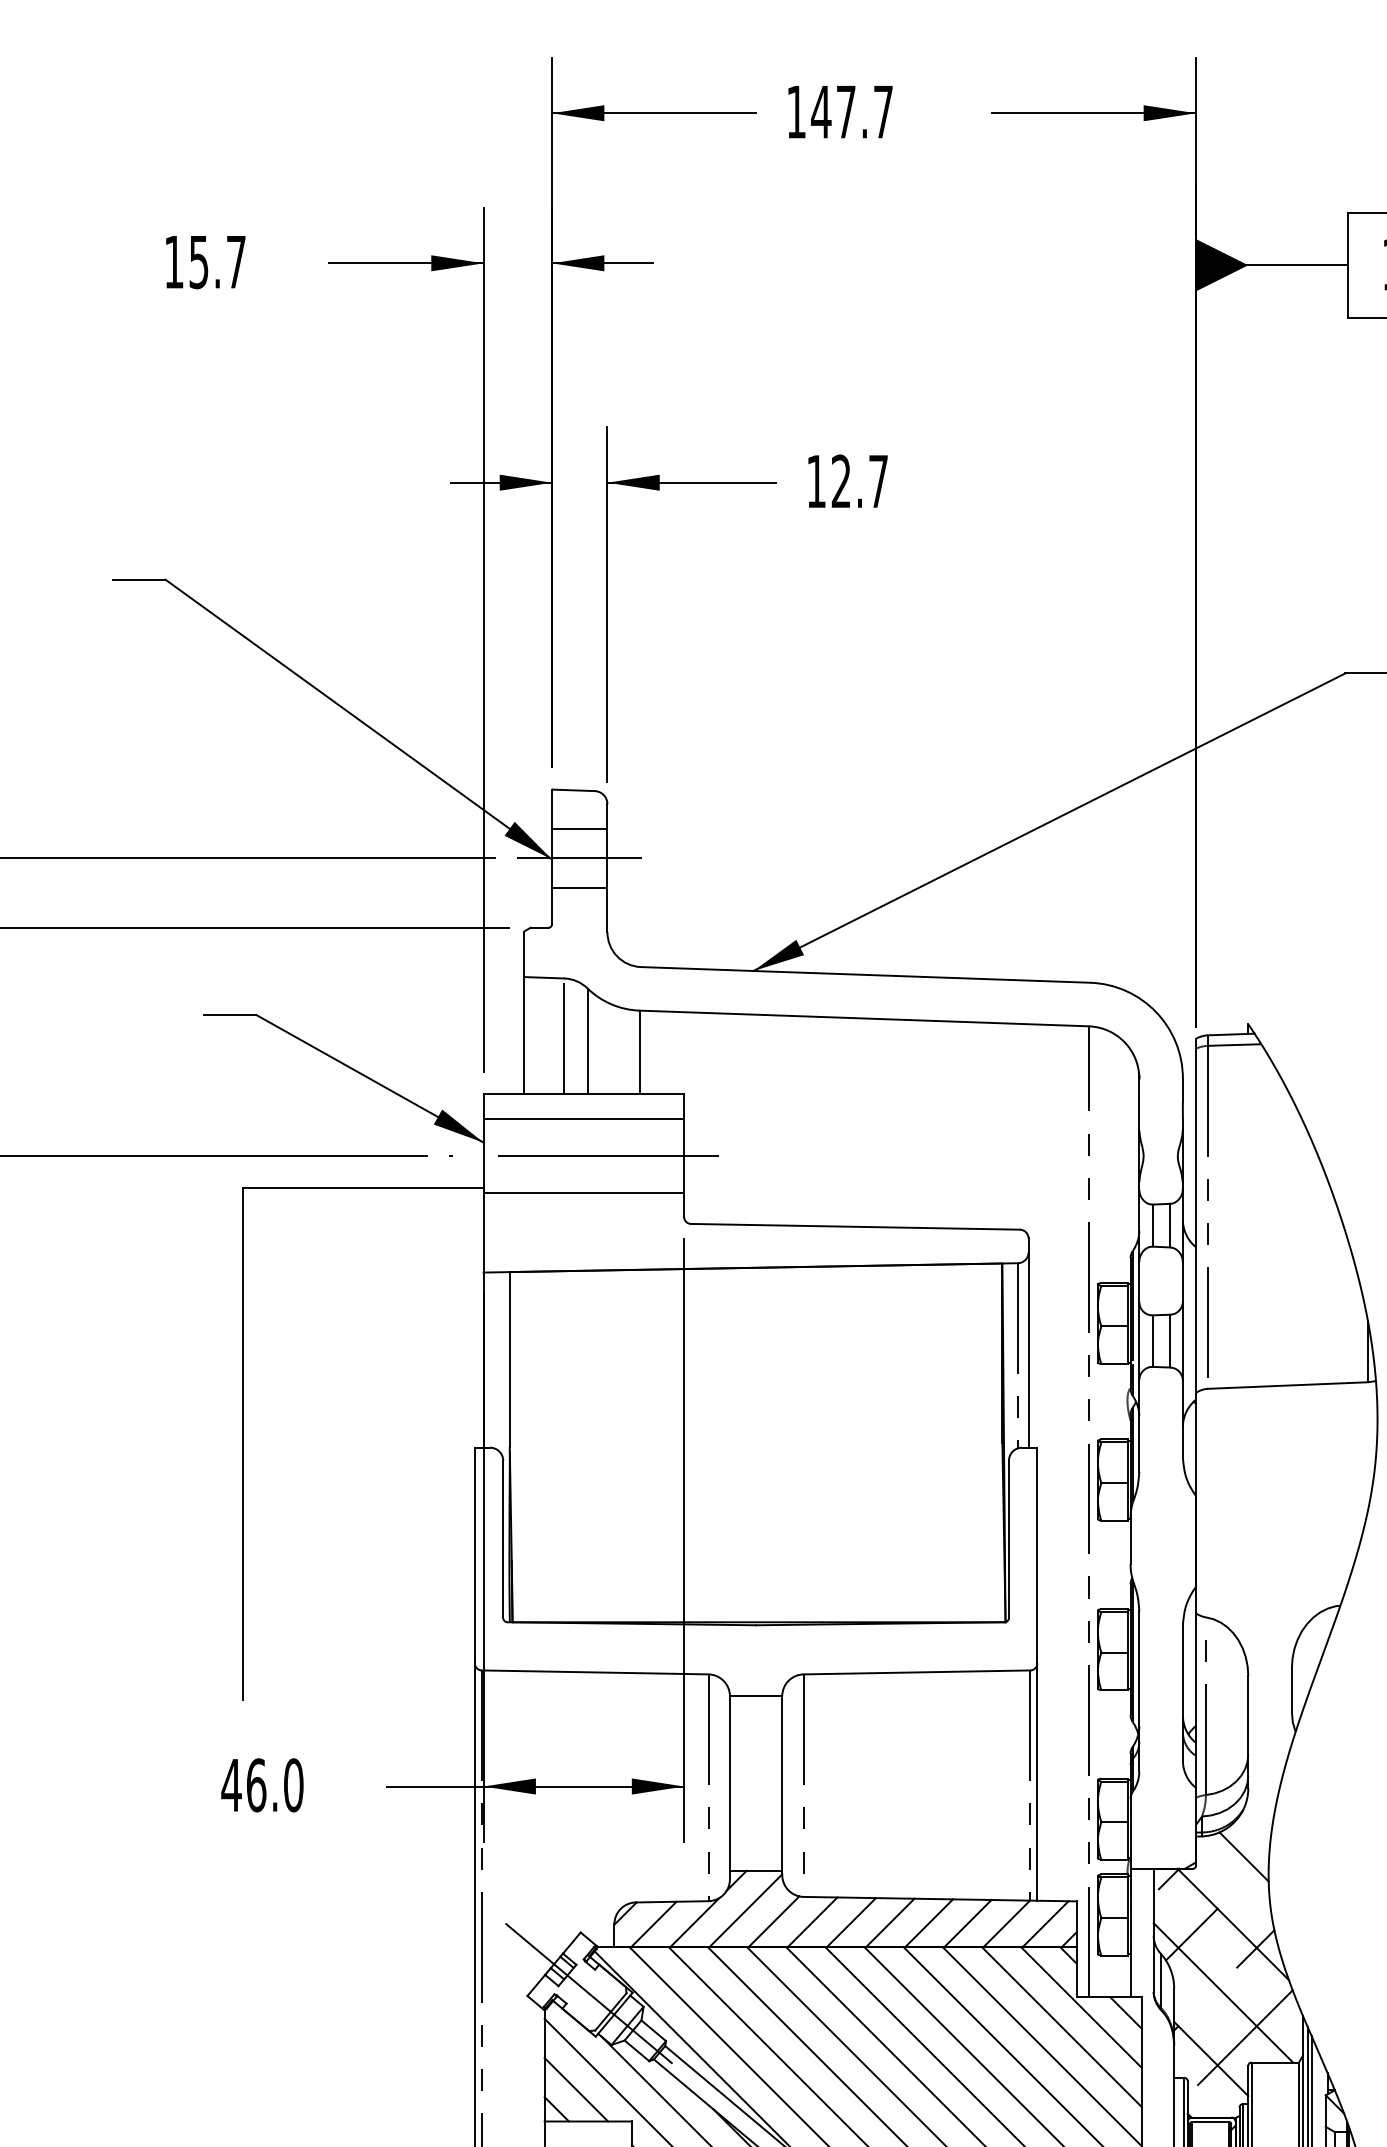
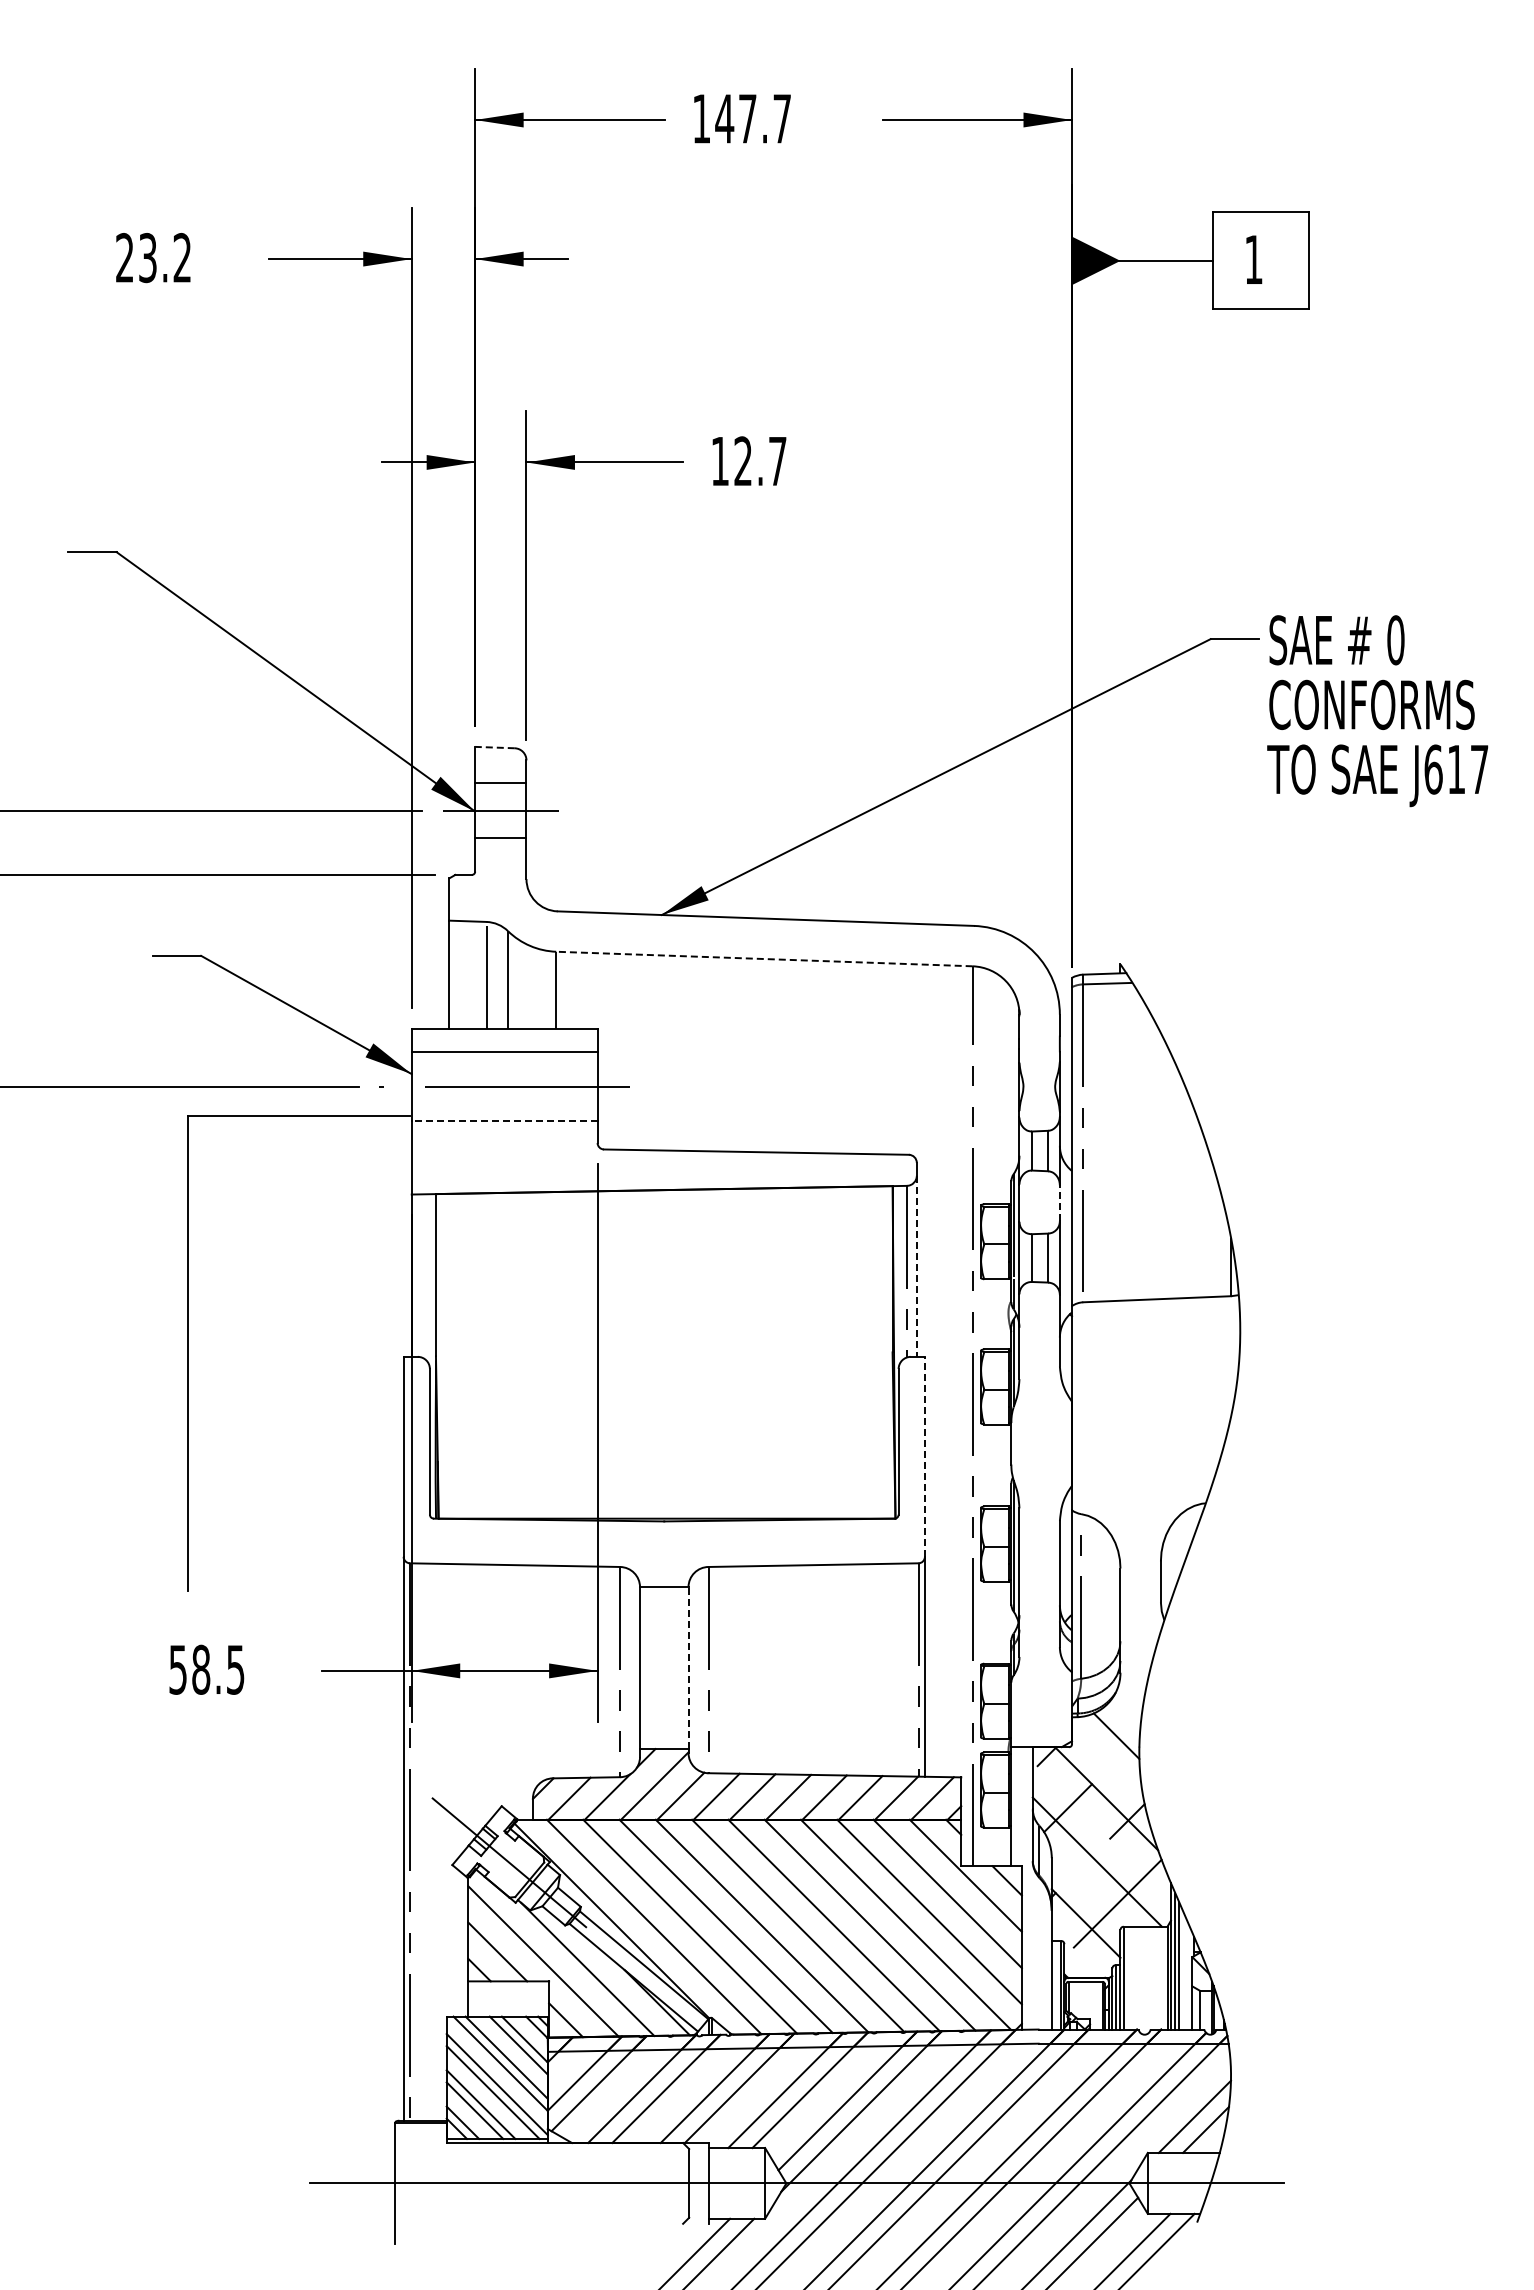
text: (205, 261) -> (153, 257), 15.7 -> 23.2
line: (574, 790) -> (495, 747), solid -> dashed
line: (863, 1018) -> (763, 959), solid -> dashed
line: (583, 1192) -> (504, 1120), solid -> dashed
line: (1182, 1281) -> (1059, 1202), solid -> dashed
line: (1028, 1350) -> (916, 1266), solid -> dashed
line: (1036, 1555) -> (924, 1456), solid -> dashed
line: (782, 1783) -> (688, 1668), solid -> dashed
text: (262, 1785) -> (206, 1669), 46.0 -> 58.5

